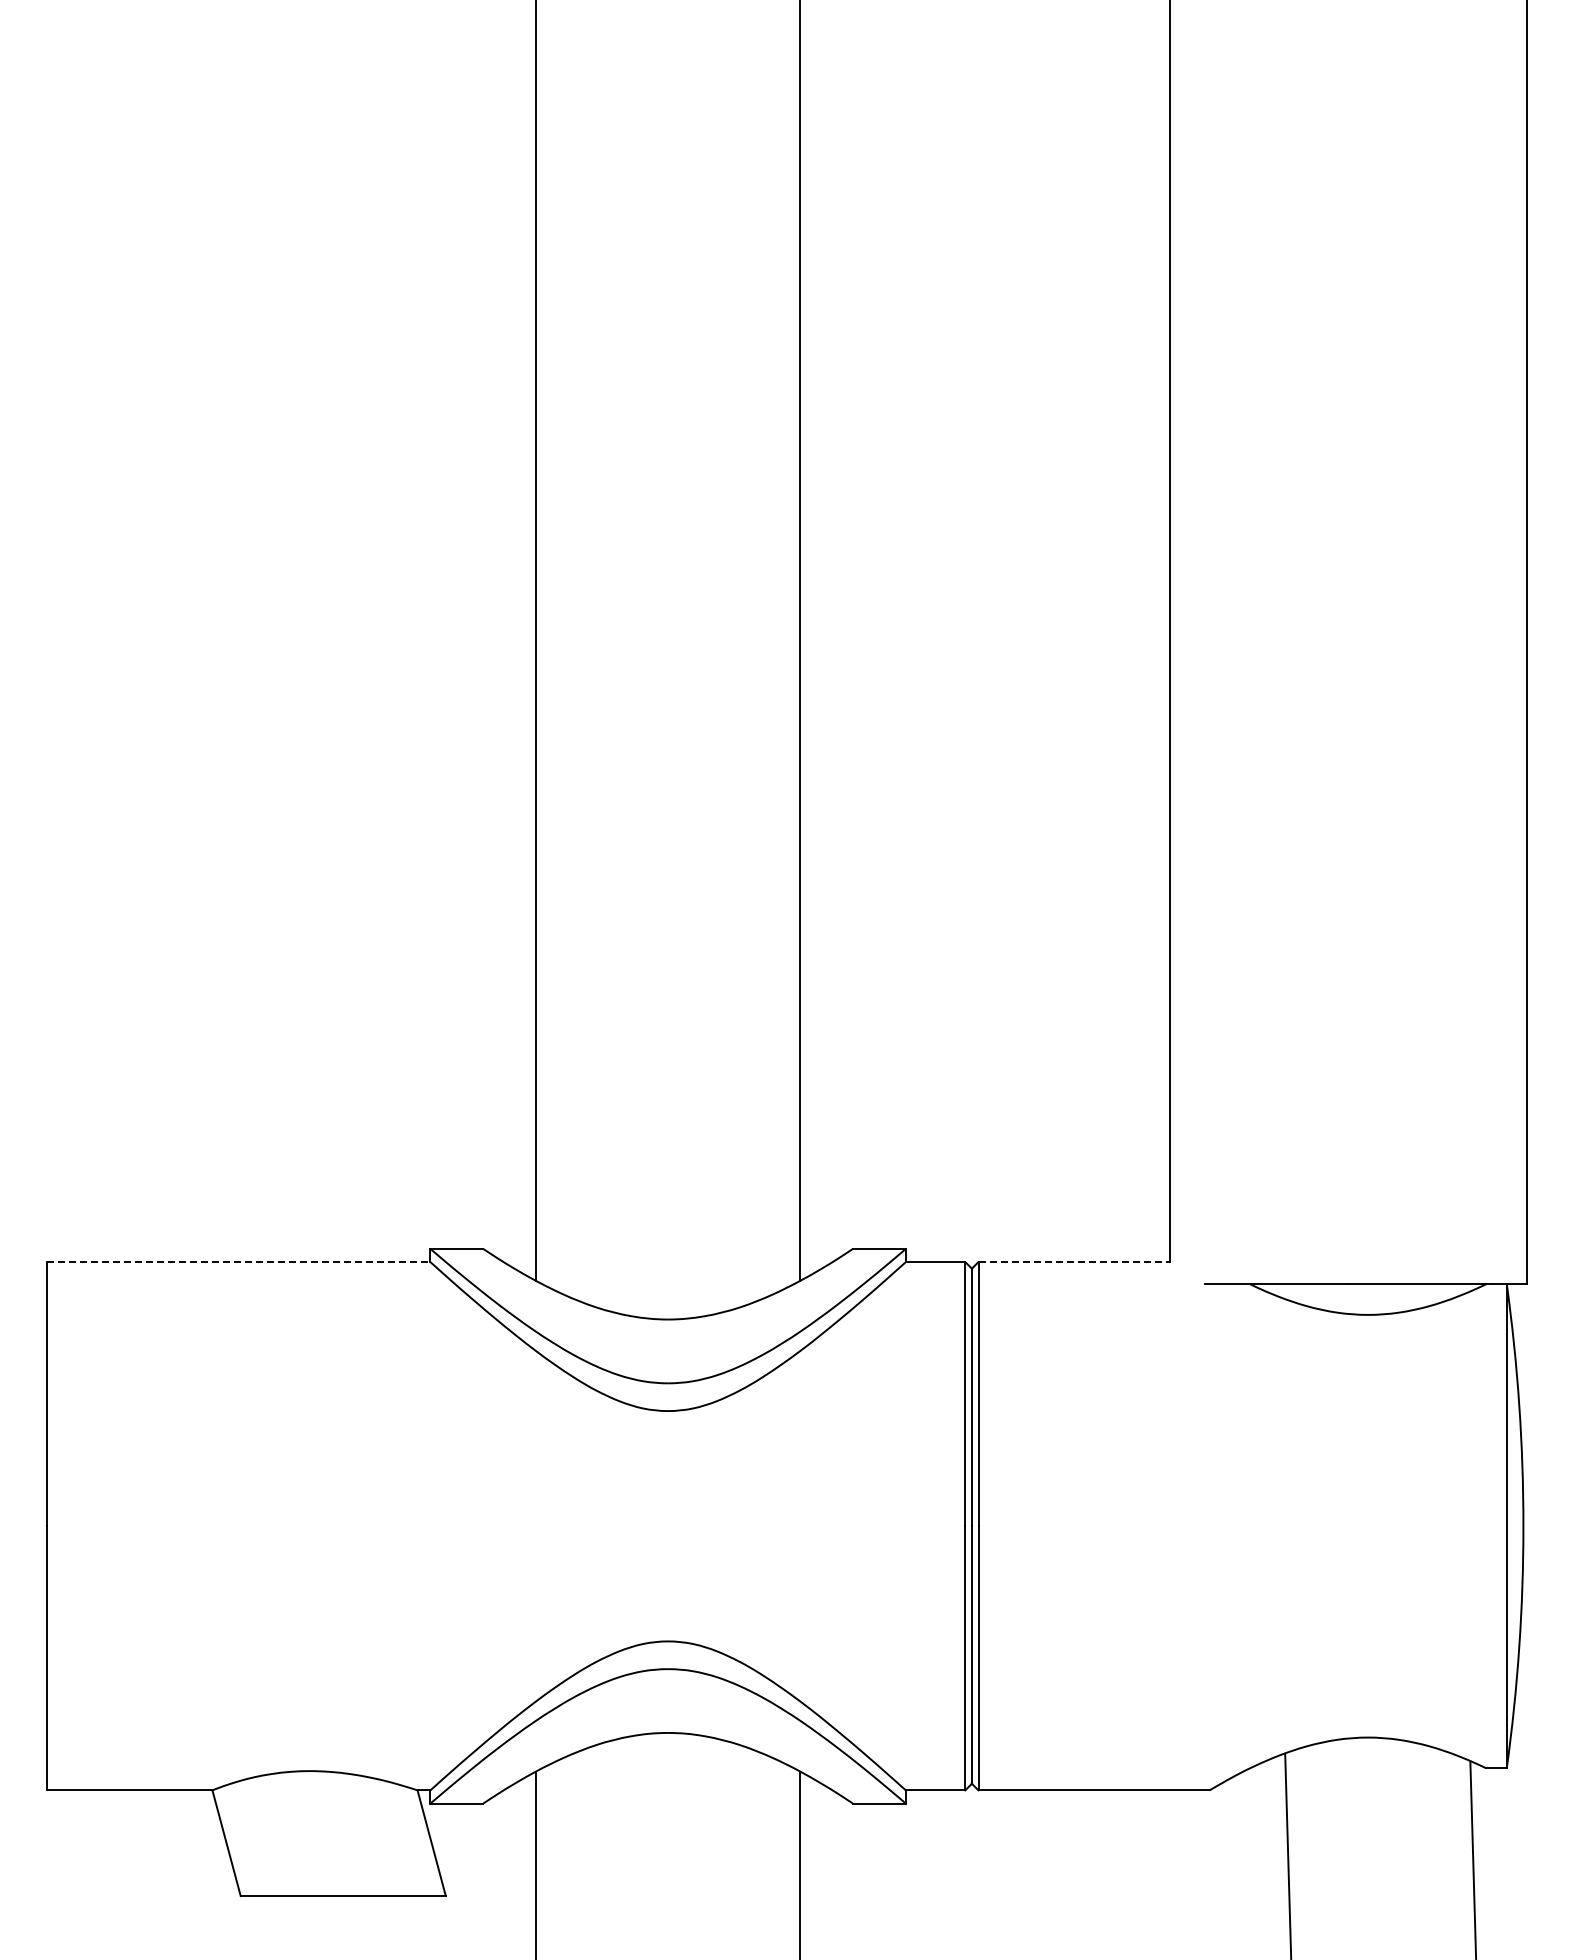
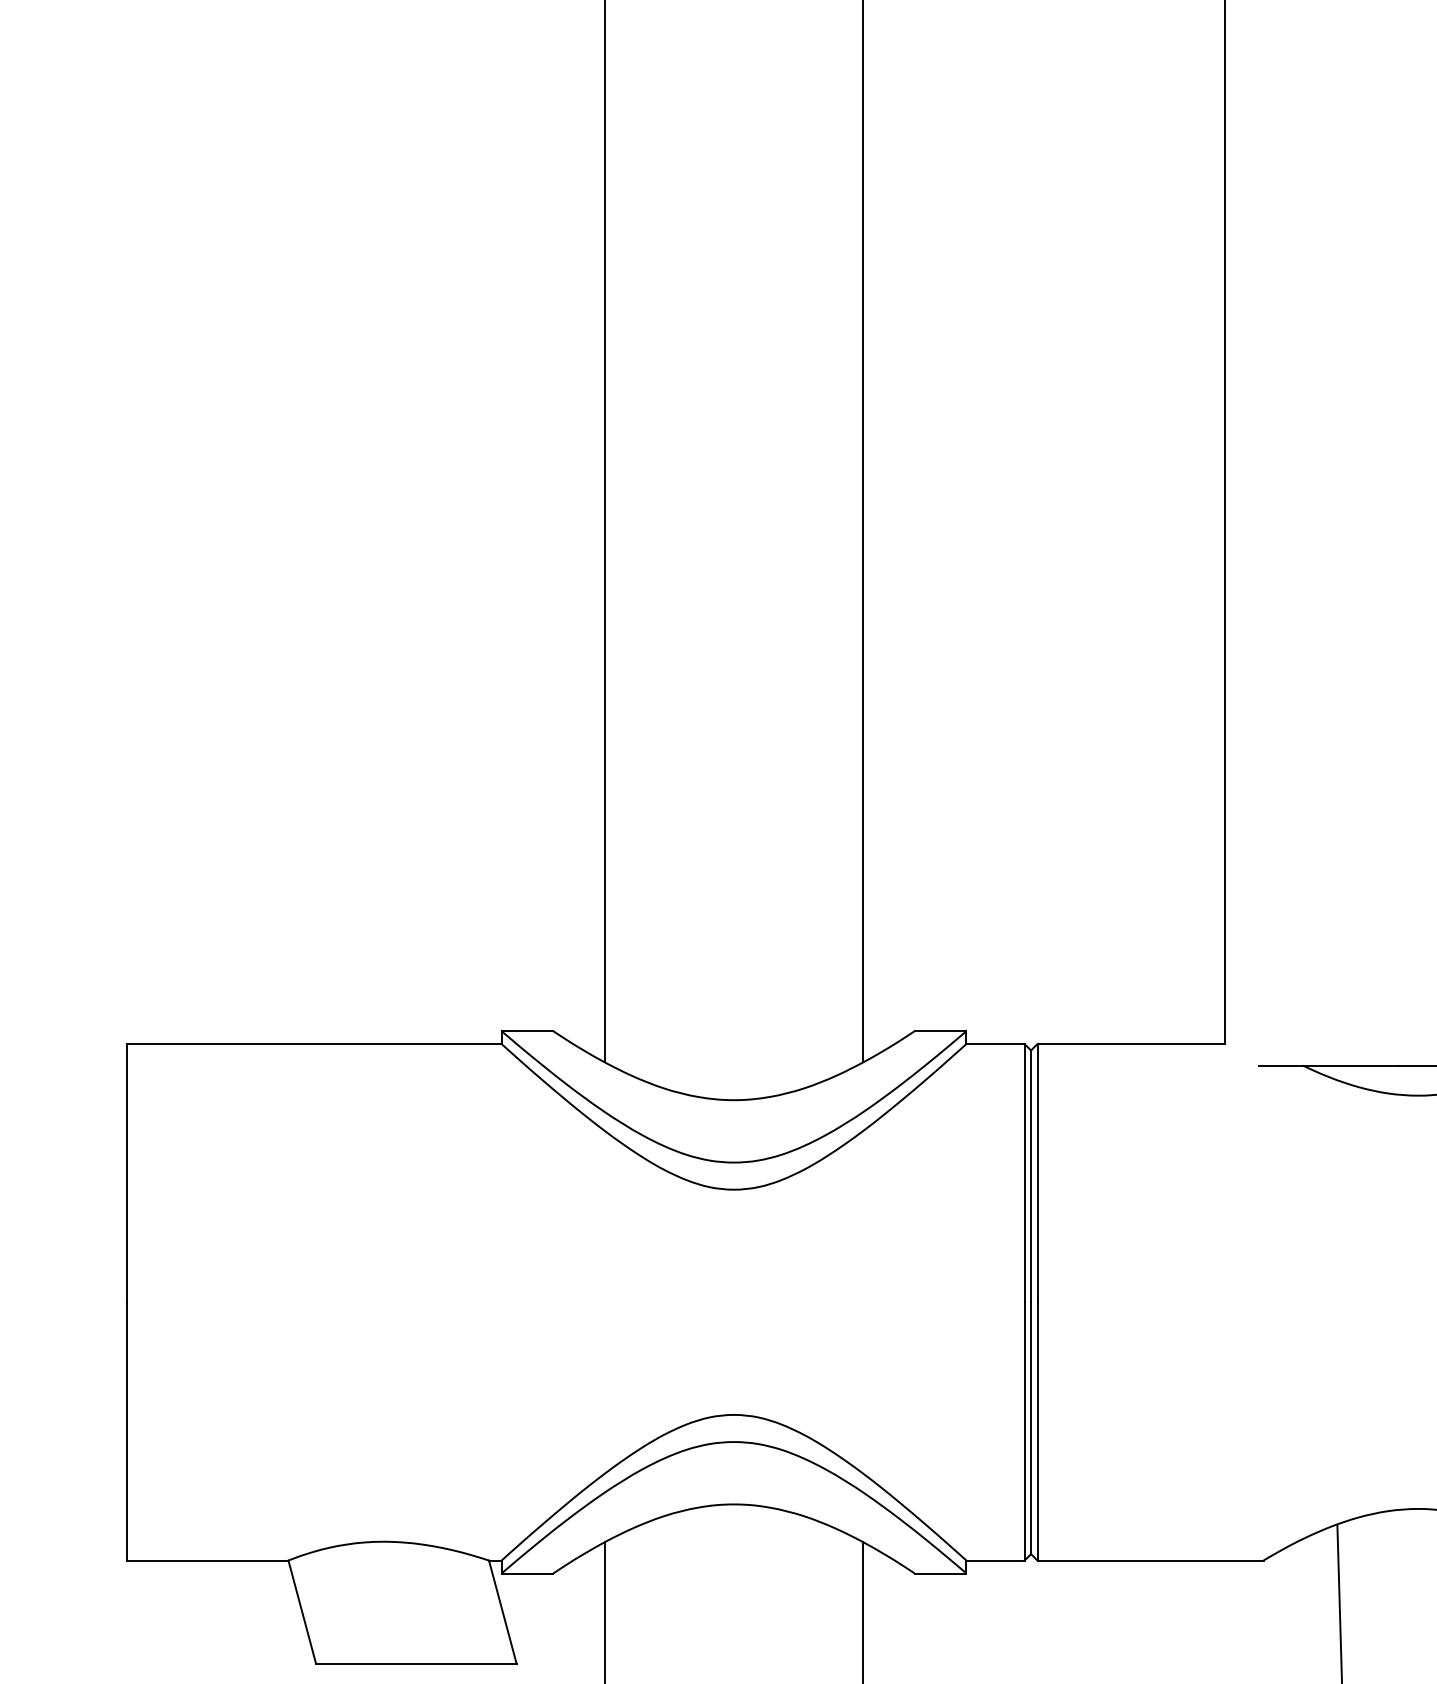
line: (238, 1262) -> (313, 1044), dashed -> solid
line: (1074, 1262) -> (1131, 1044), dashed -> solid

